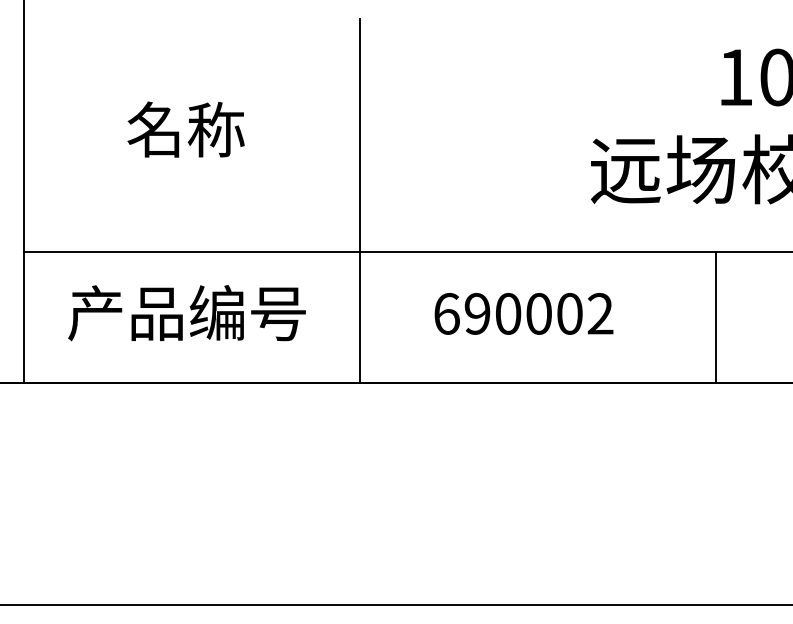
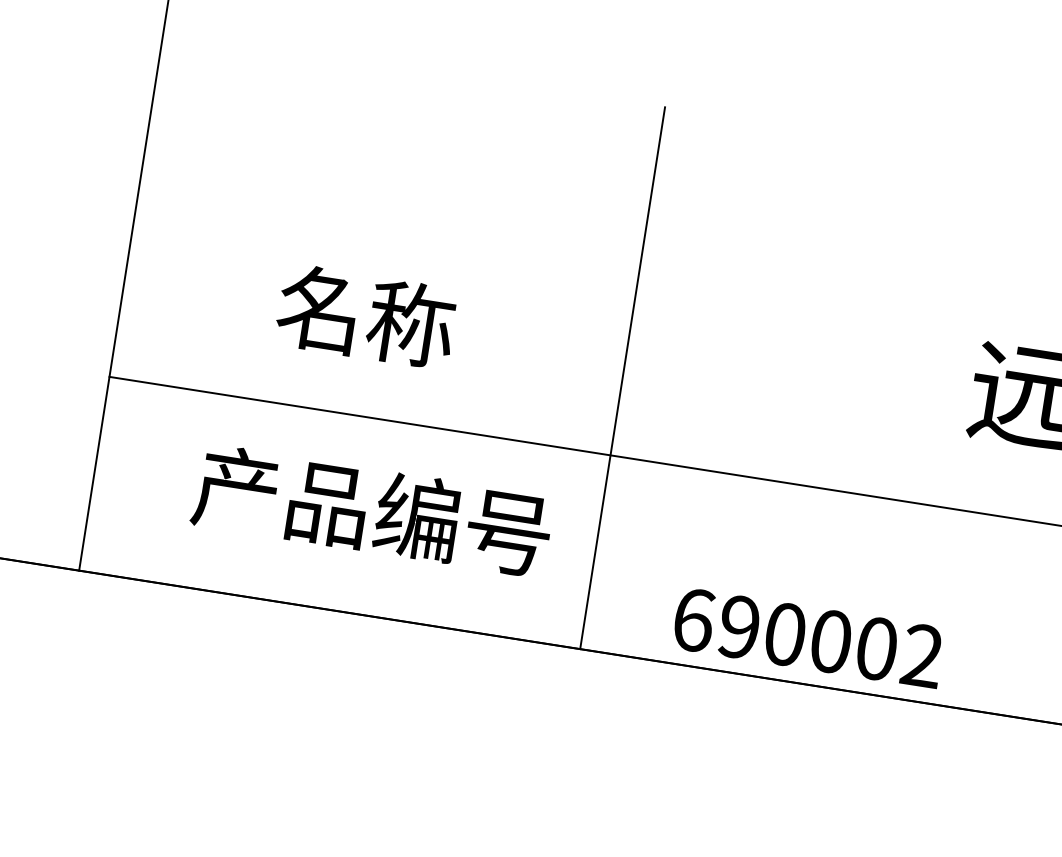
text: (185, 129) -> (365, 316), moved
text: (186, 313) -> (371, 511), moved
text: (523, 313) -> (807, 637), moved

